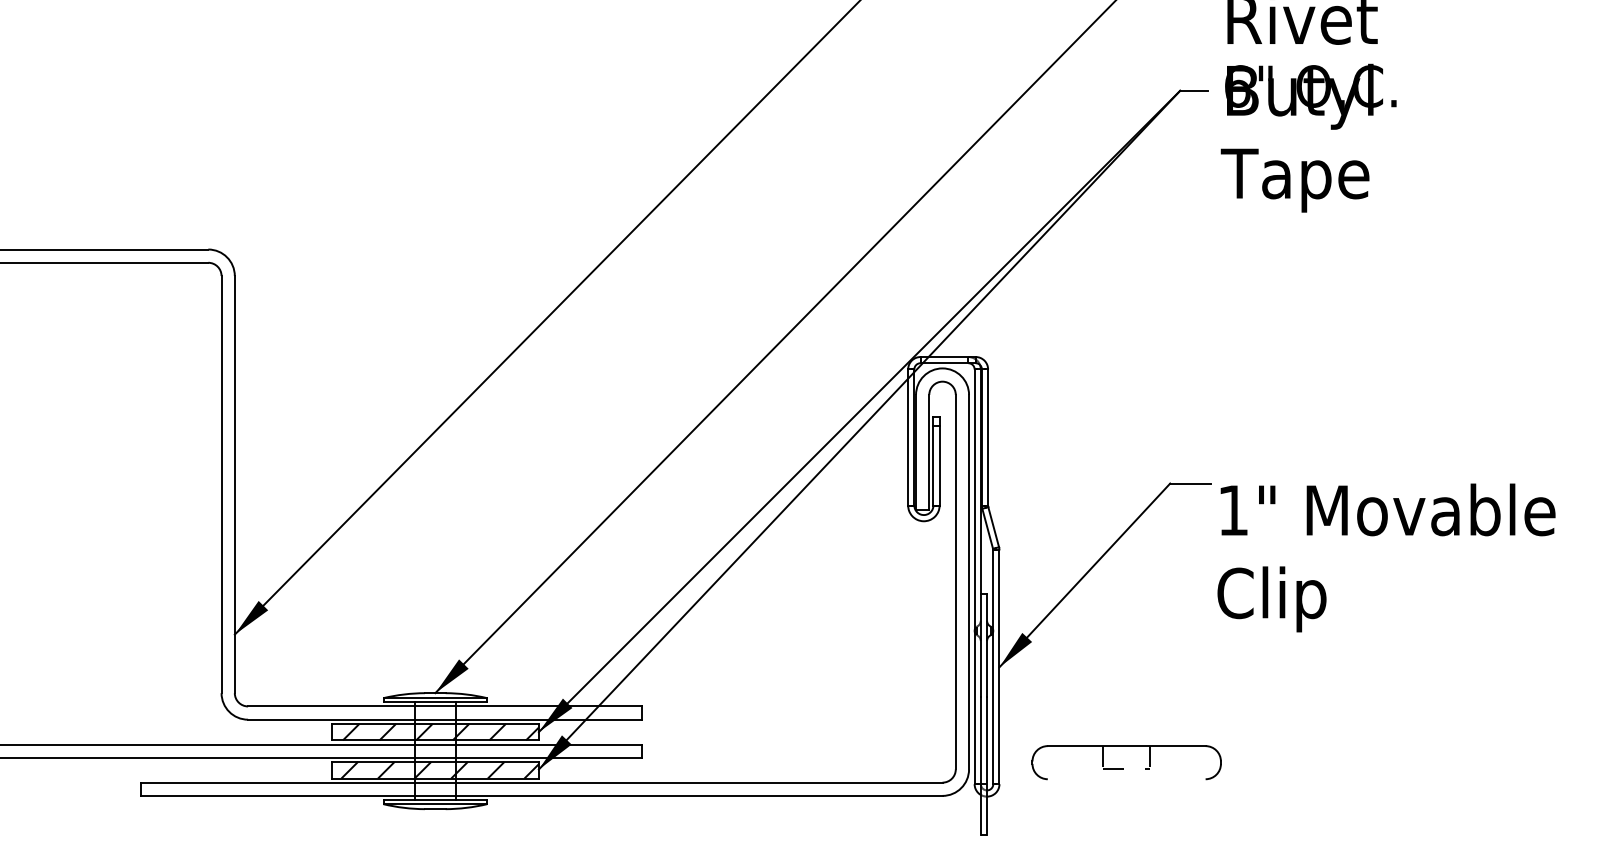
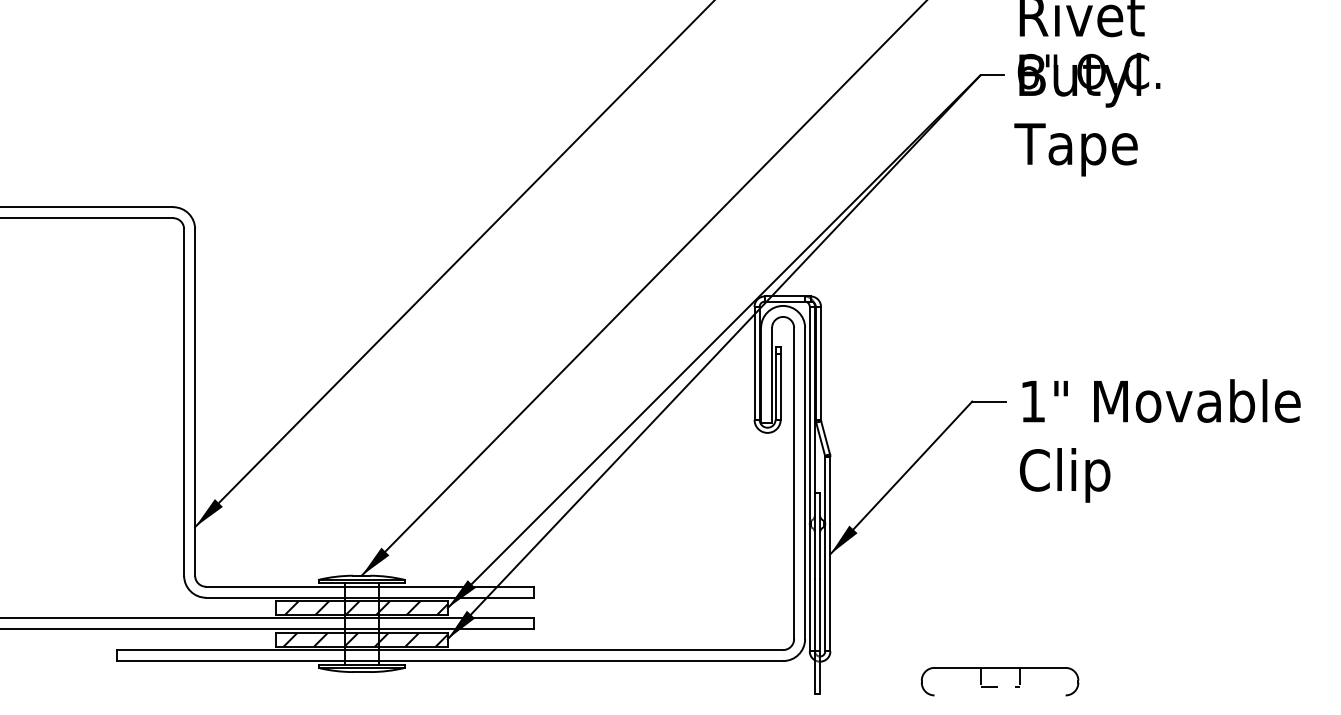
text: (1386, 557) -> (1160, 440), moved
part: (1123, 768) -> (997, 686), moved

